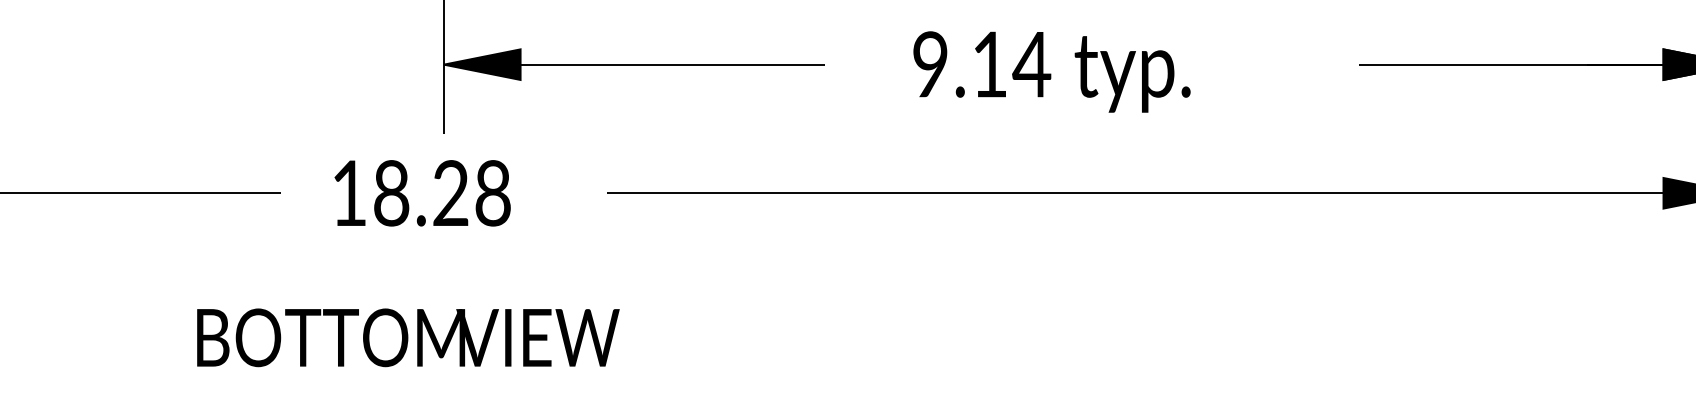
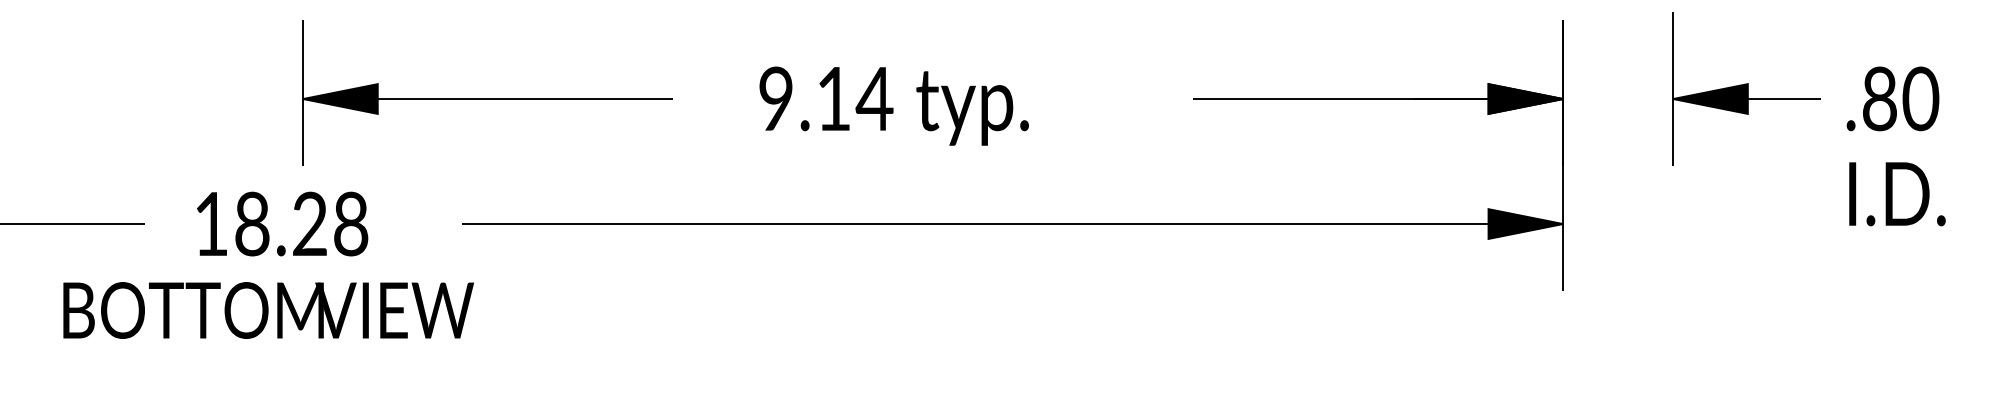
text: (408, 337) -> (268, 310), moved

